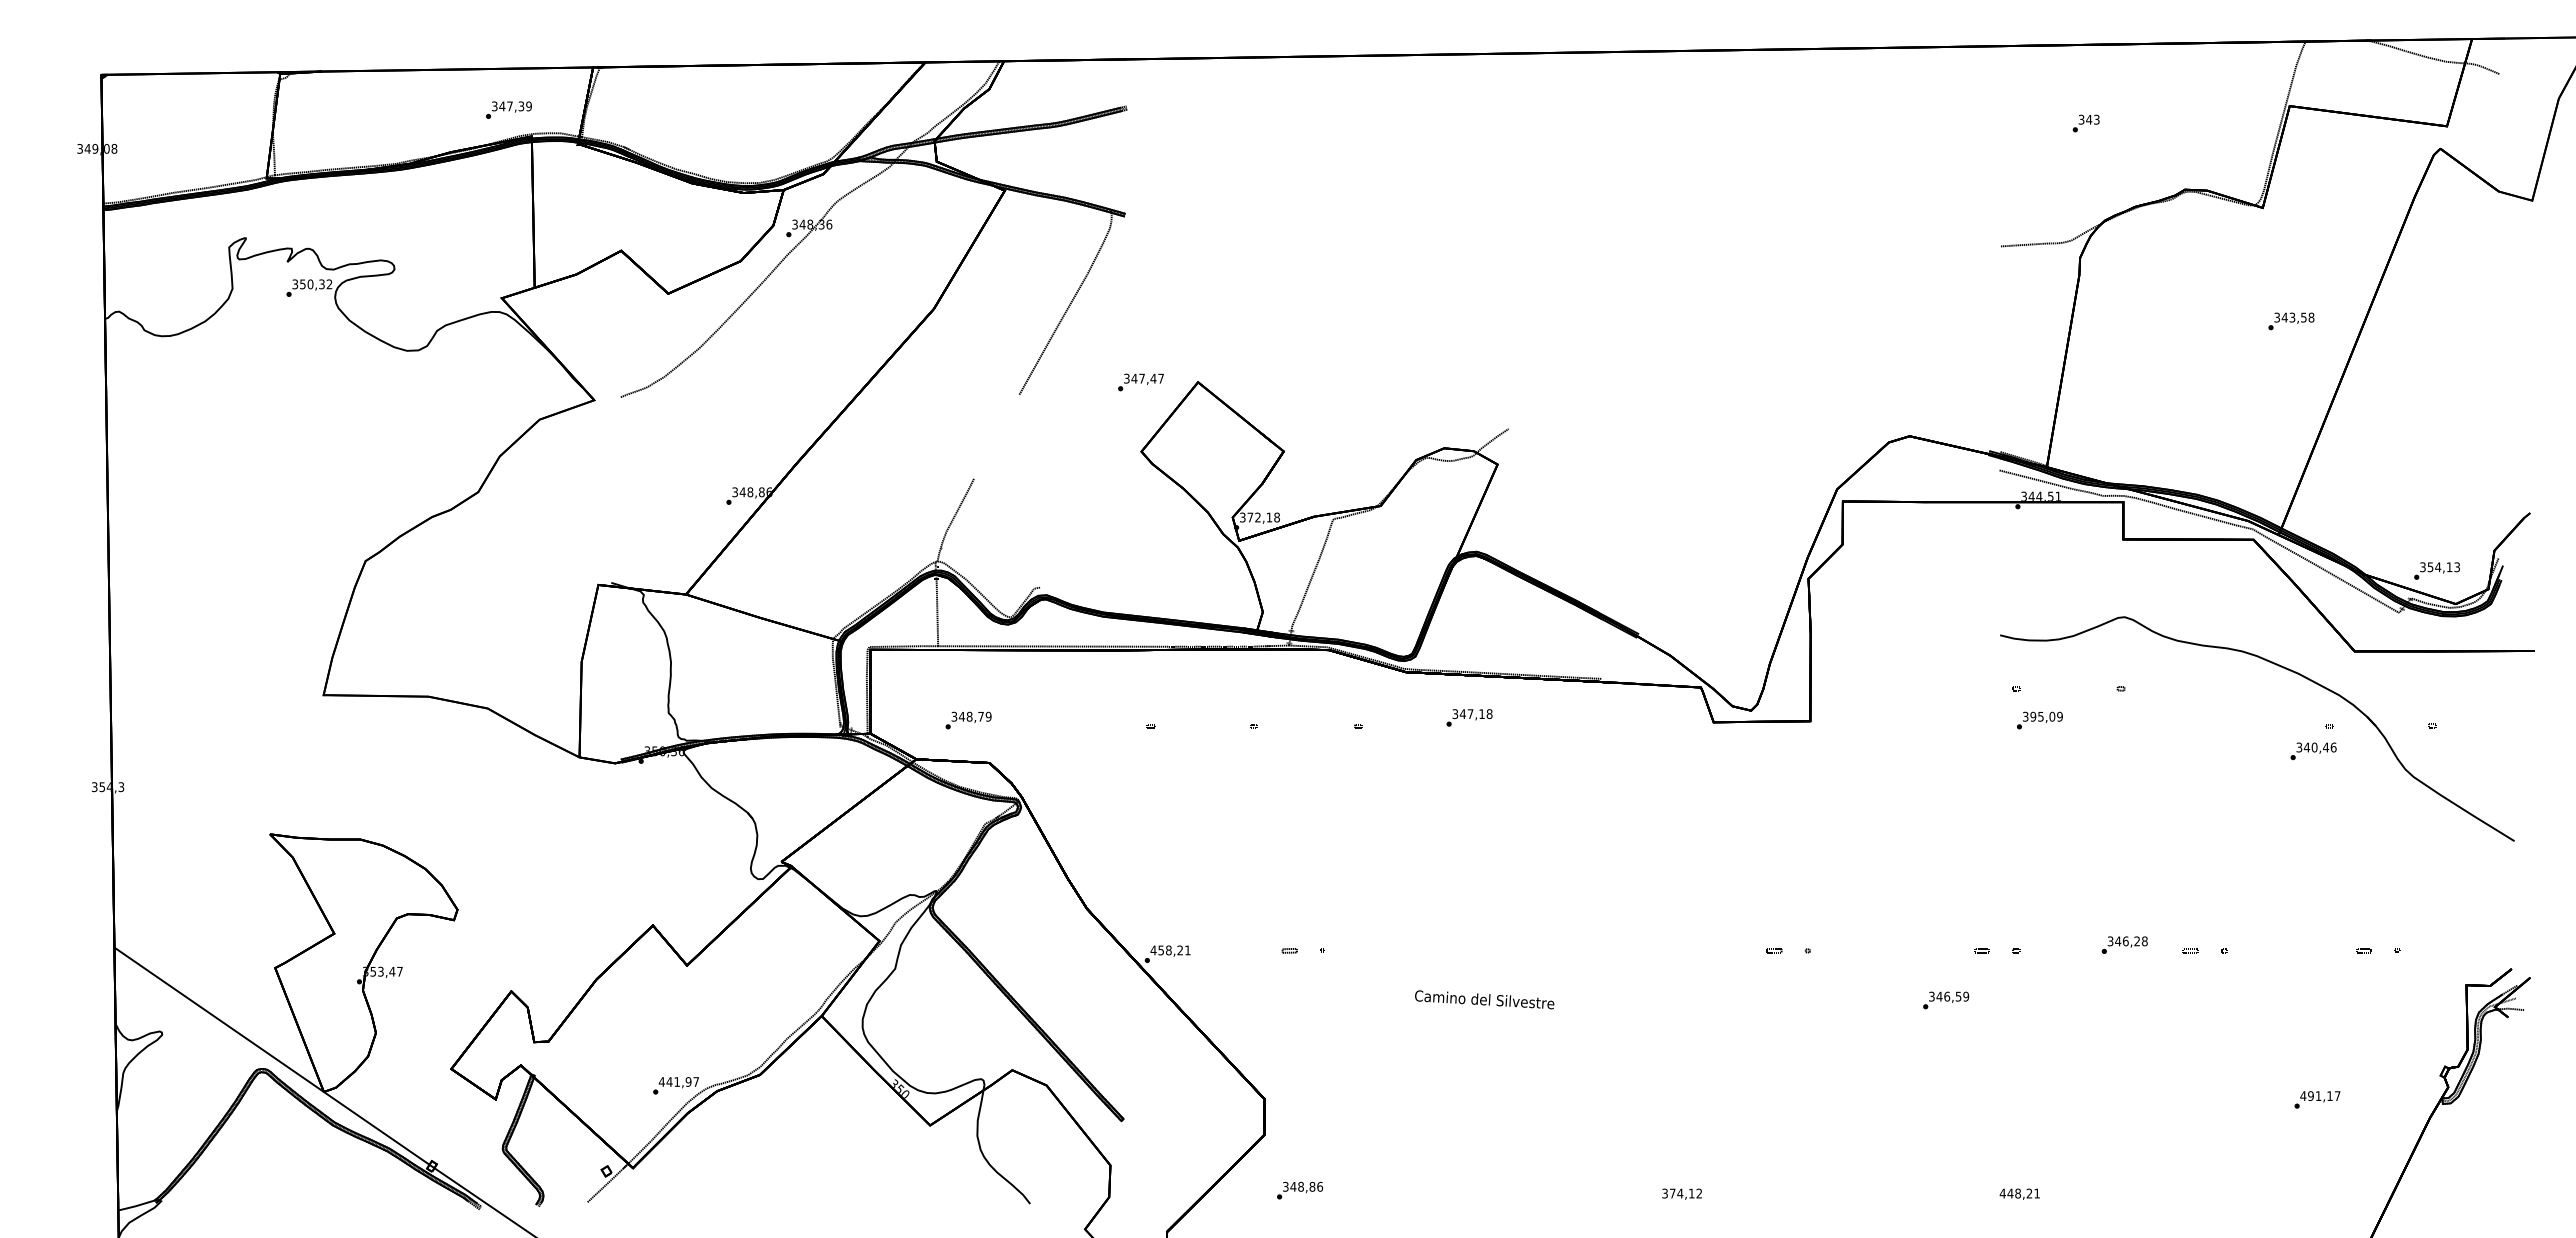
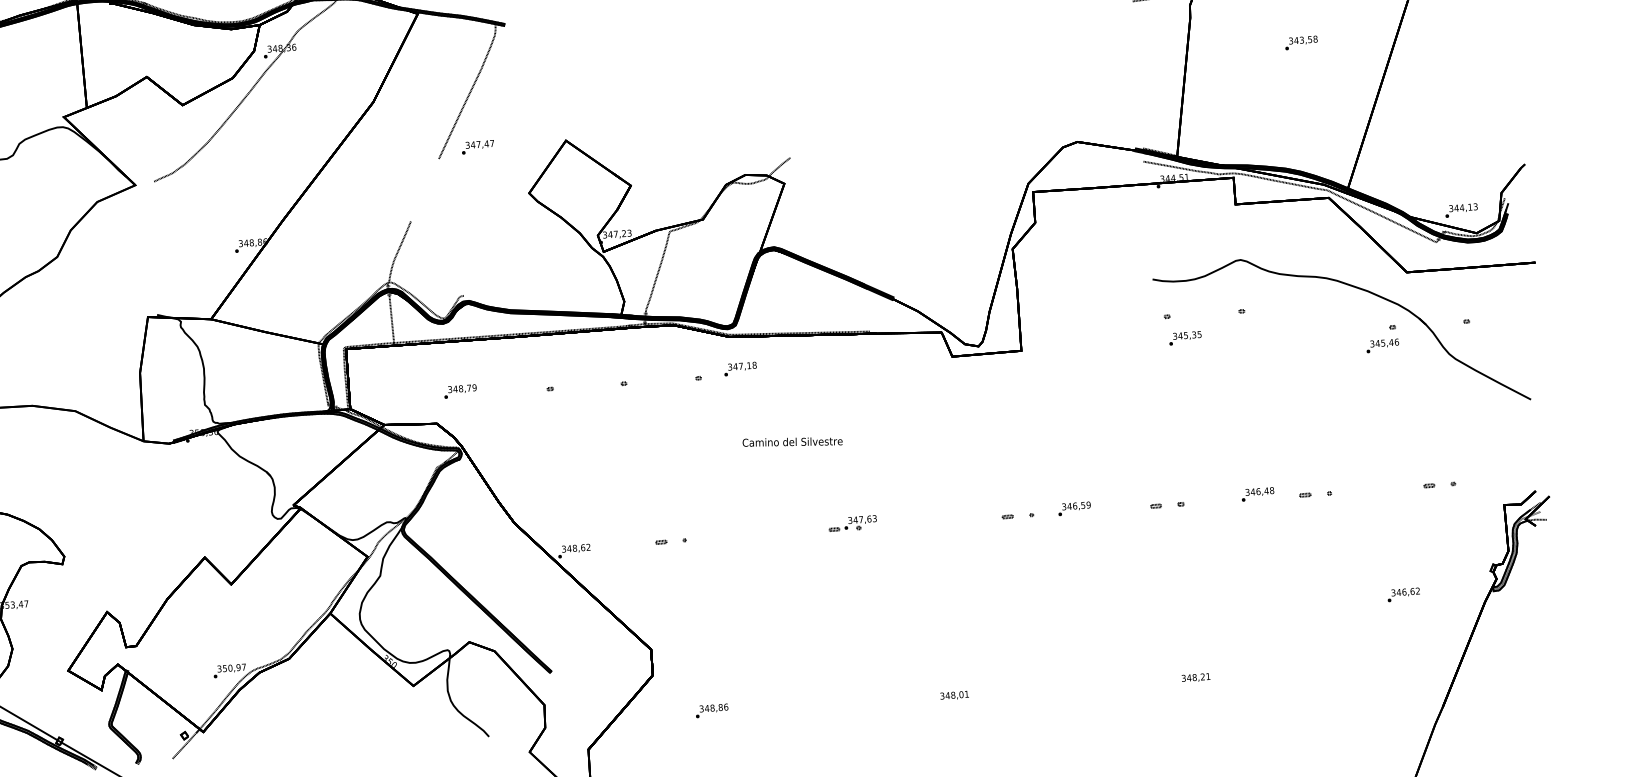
text: (2291, 321) -> (1301, 43), moved
text: (1140, 382) -> (477, 147), moved
text: (1263, 517) -> (619, 233), 372,18 -> 347,23
text: (2430, 567) -> (1456, 208), 354,13 -> 344,13
text: (2046, 716) -> (1189, 335), 395,09 -> 345,35
text: (1469, 717) -> (740, 368), moved
text: (968, 720) -> (460, 391), moved
text: (2314, 747) -> (1383, 343), 340,46 -> 345,46
text: (2137, 941) -> (1266, 491), 346,28 -> 346,48
part: (1557, 943) -> (852, 522), added
text: (1170, 950) -> (576, 548), 458,21 -> 348,62
text: (1484, 999) -> (792, 441), moved
text: (1946, 1000) -> (1074, 508), moved
text: (669, 1081) -> (224, 668), 441,97 -> 350,97
text: (2320, 1096) -> (1405, 592), 491,17 -> 346,62
text: (1300, 1190) -> (712, 710), moved
text: (1685, 1193) -> (956, 694), 374,12 -> 348,01
text: (2002, 1193) -> (1183, 678), 448,21 -> 348,21

